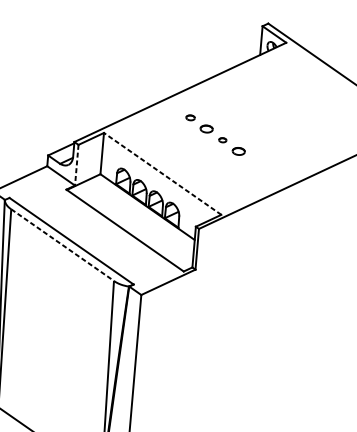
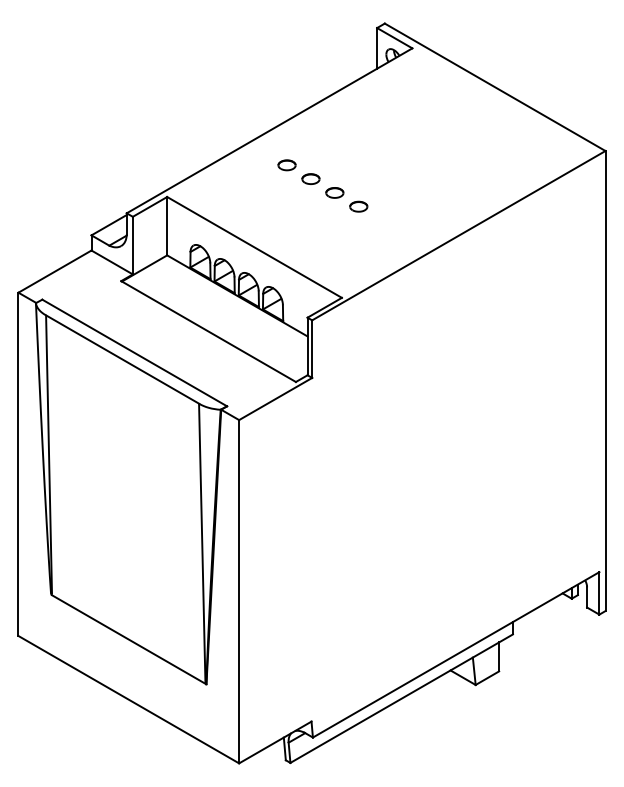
part: (190, 117) -> (286, 165), size x1.43
part: (222, 139) -> (334, 192), size x1.67
line: (76, 165) -> (132, 245), dashed -> solid
line: (162, 173) -> (254, 247), dashed -> solid
line: (63, 245) -> (123, 359), dashed -> solid

